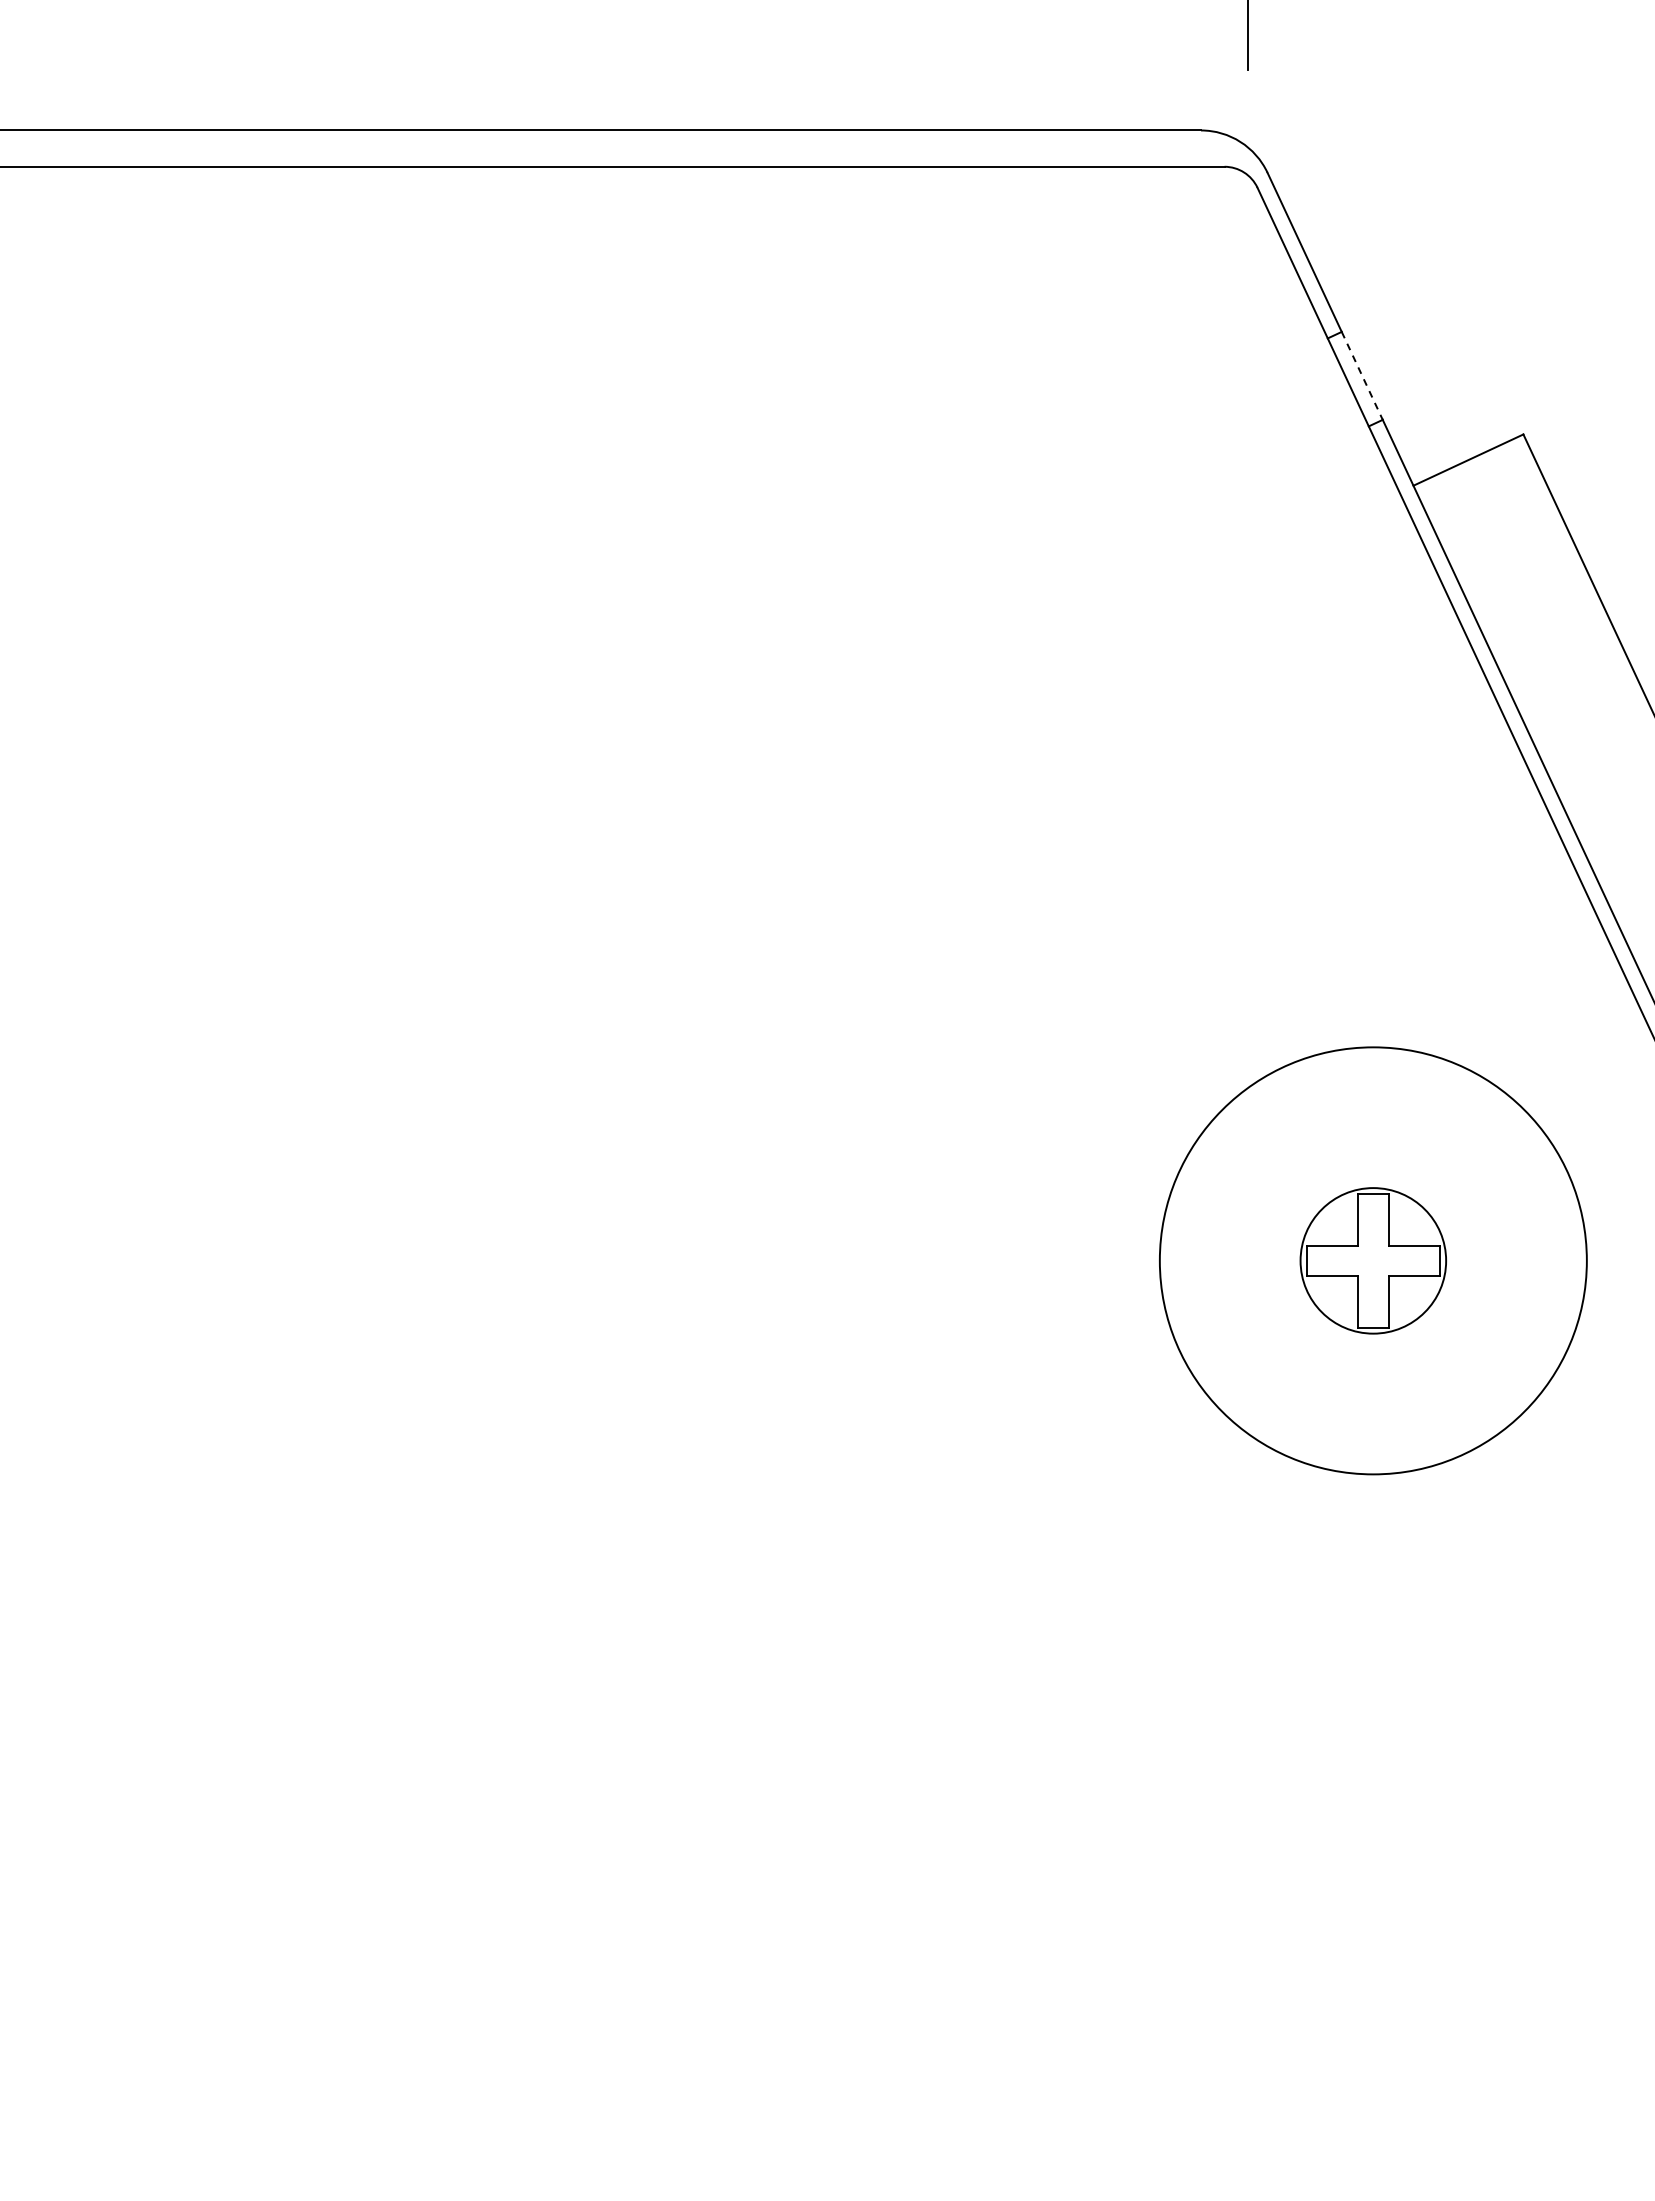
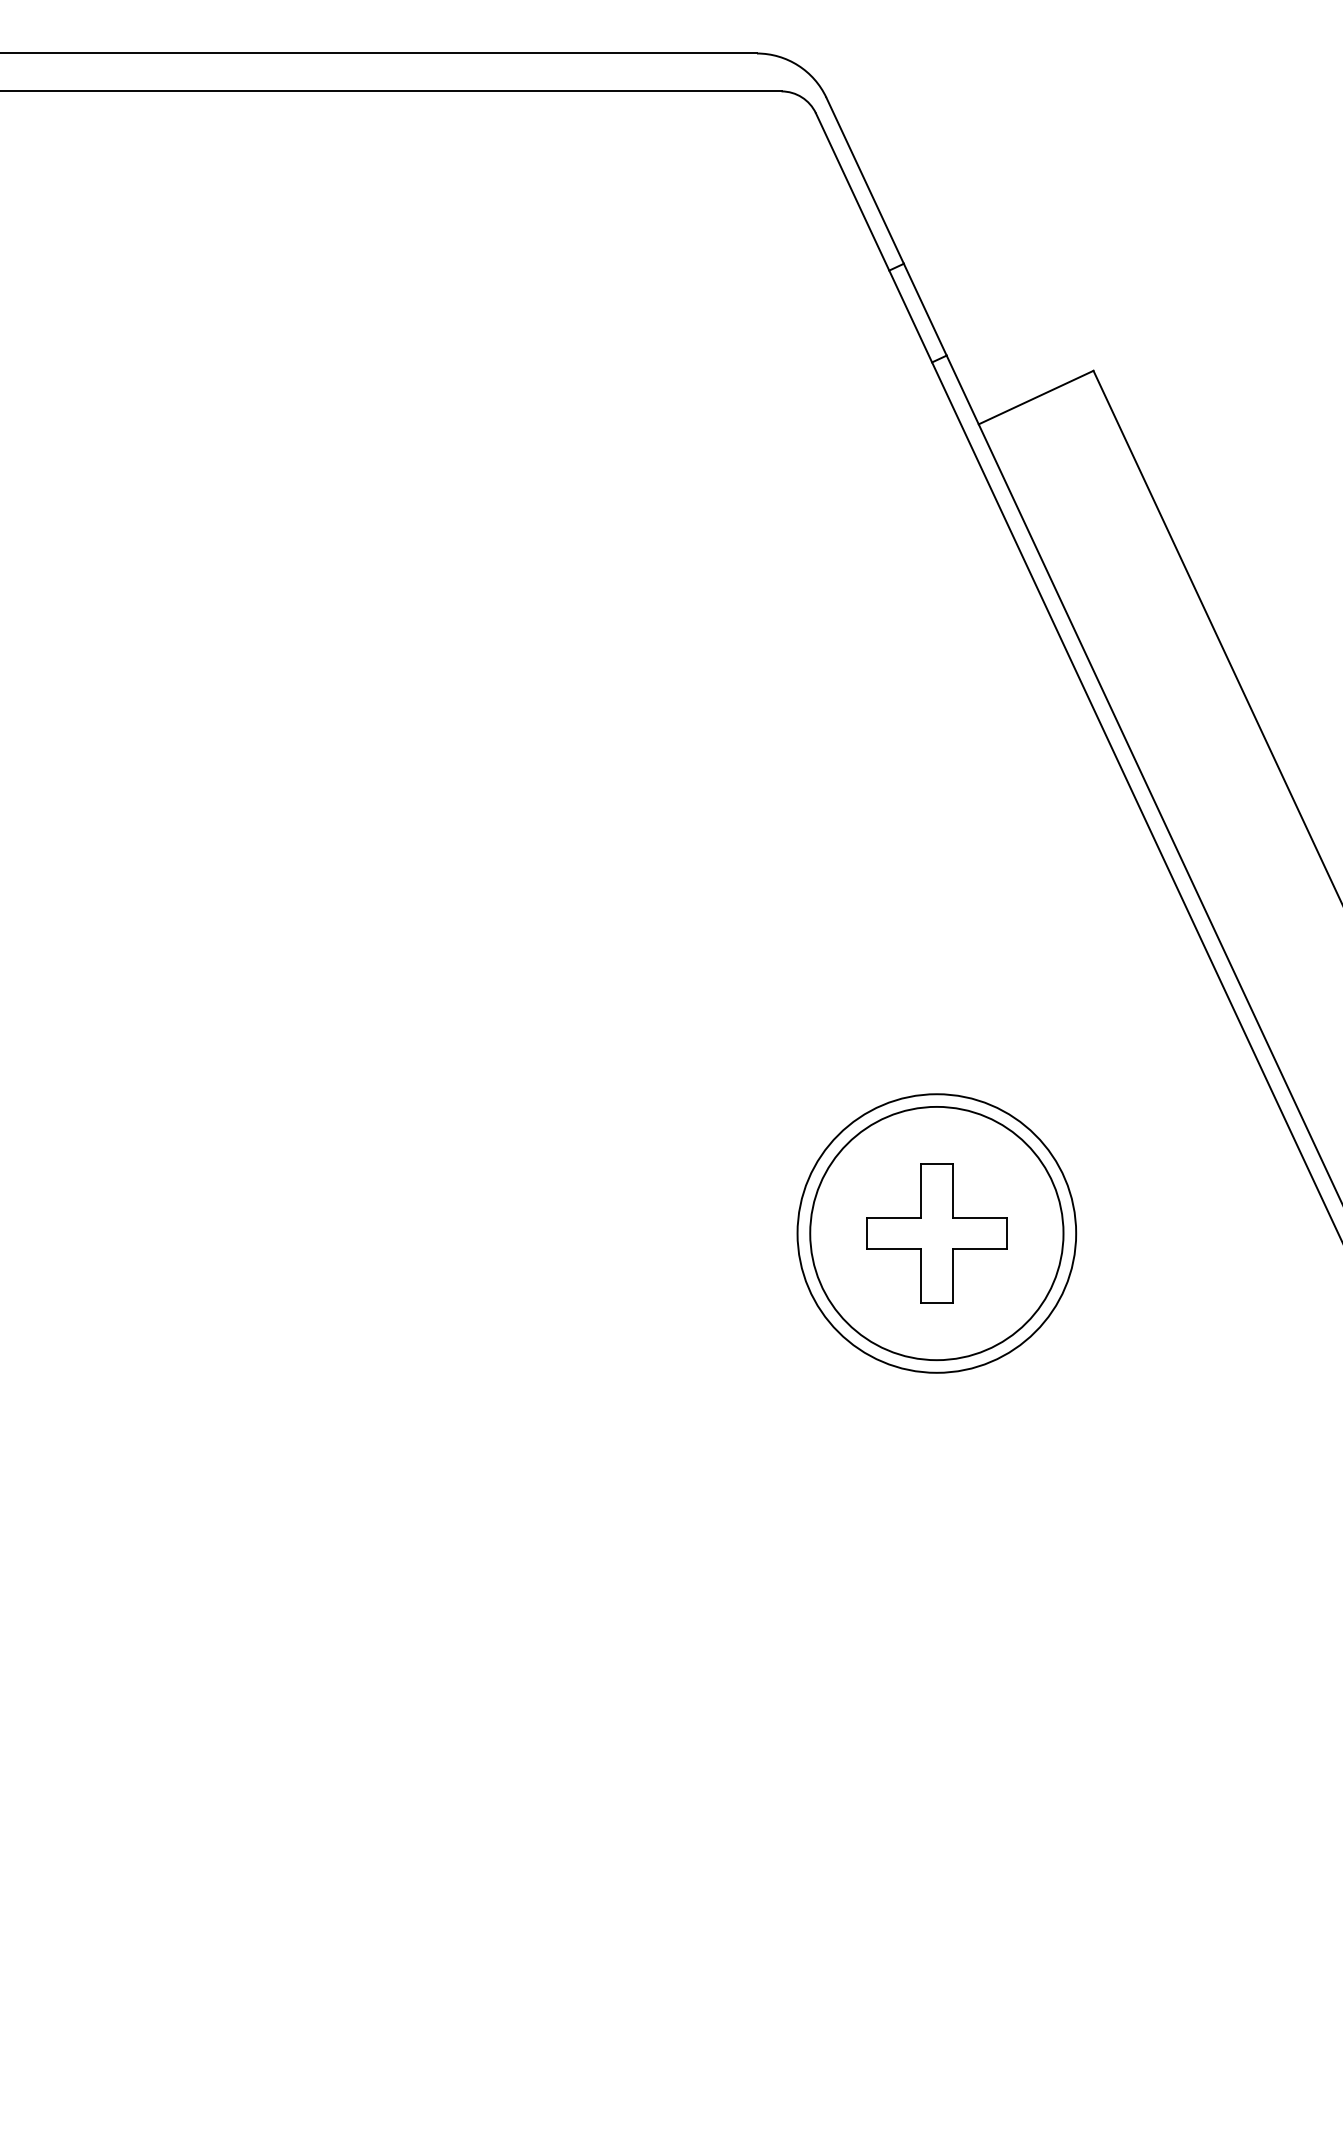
line: (1362, 375) -> (925, 309), dashed -> solid
circle: (1372, 1260) -> (935, 1233), size x0.62
circle: (1373, 1260) -> (937, 1233), size x1.67

